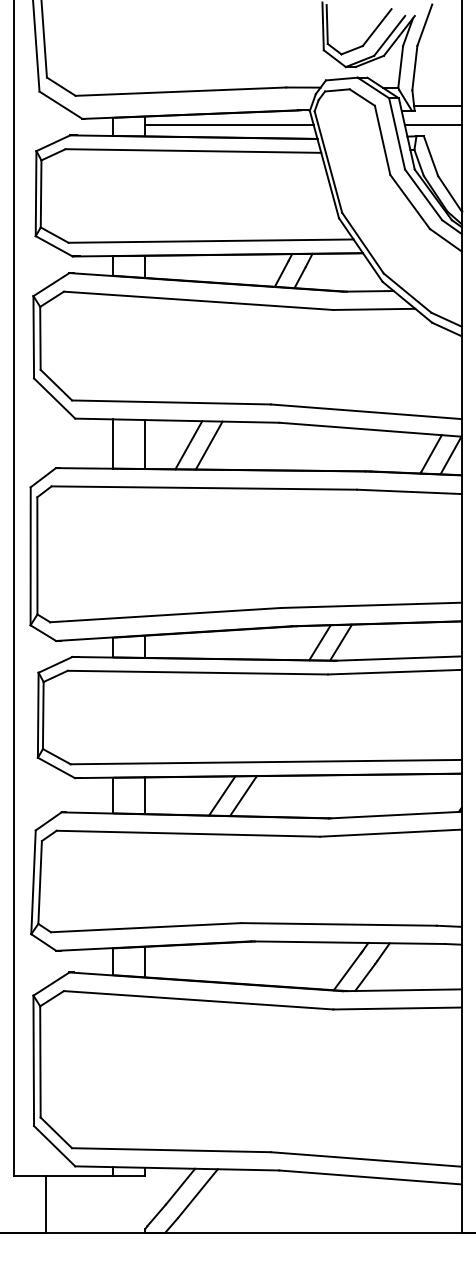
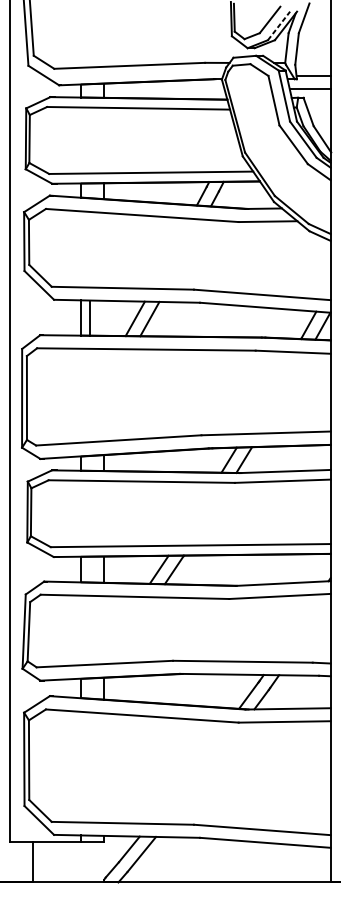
line: (389, 35) -> (278, 25), solid -> dashed
line: (228, 124) -> (163, 89), removed
line: (144, 444) -> (89, 318), moved

